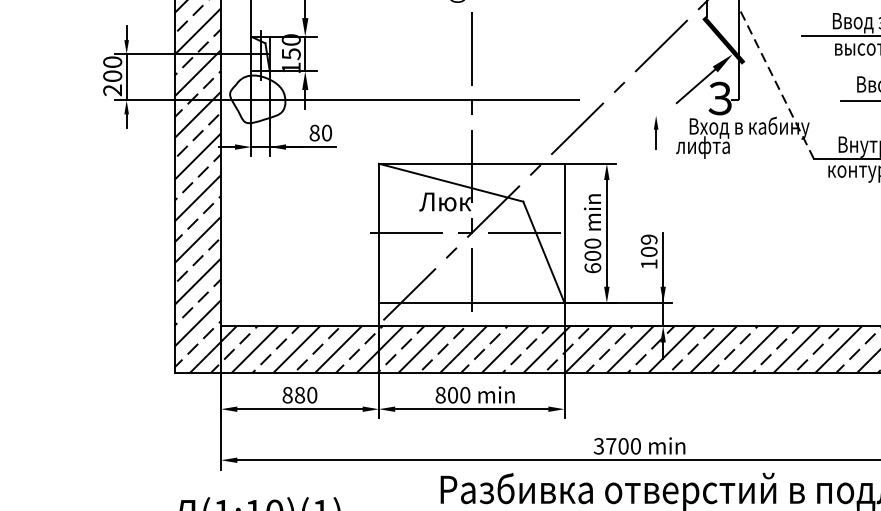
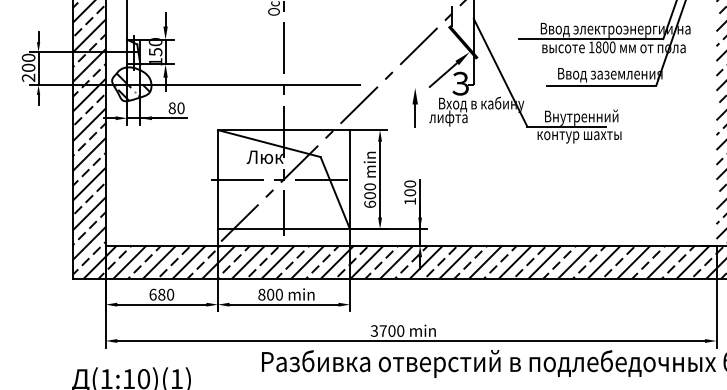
line: (776, 82) -> (500, 72), dashed -> solid
hatch: (258, 98) -> (132, 83), added
part: (655, 131) -> (414, 107), size x1.67
text: (649, 238) -> (410, 183), 109 -> 100
text: (286, 394) -> (152, 294), 880 -> 680

